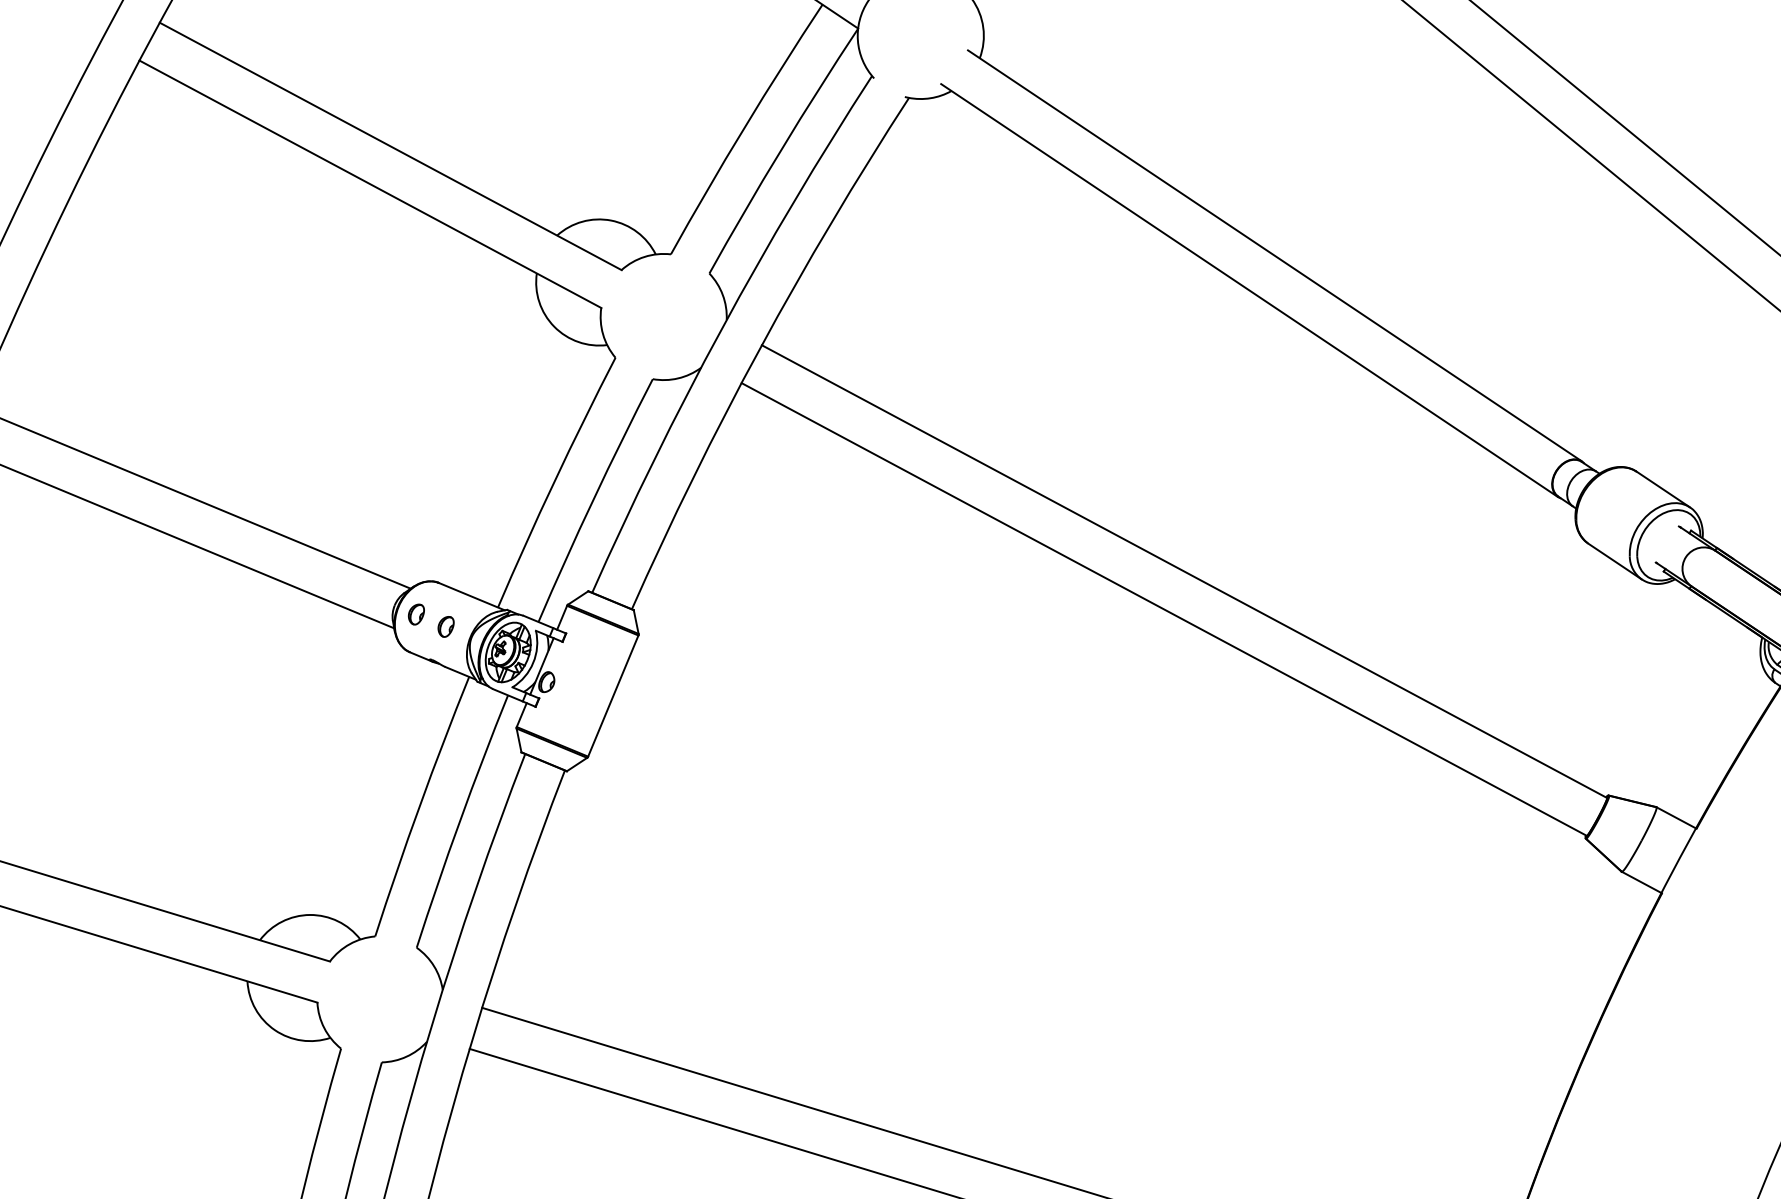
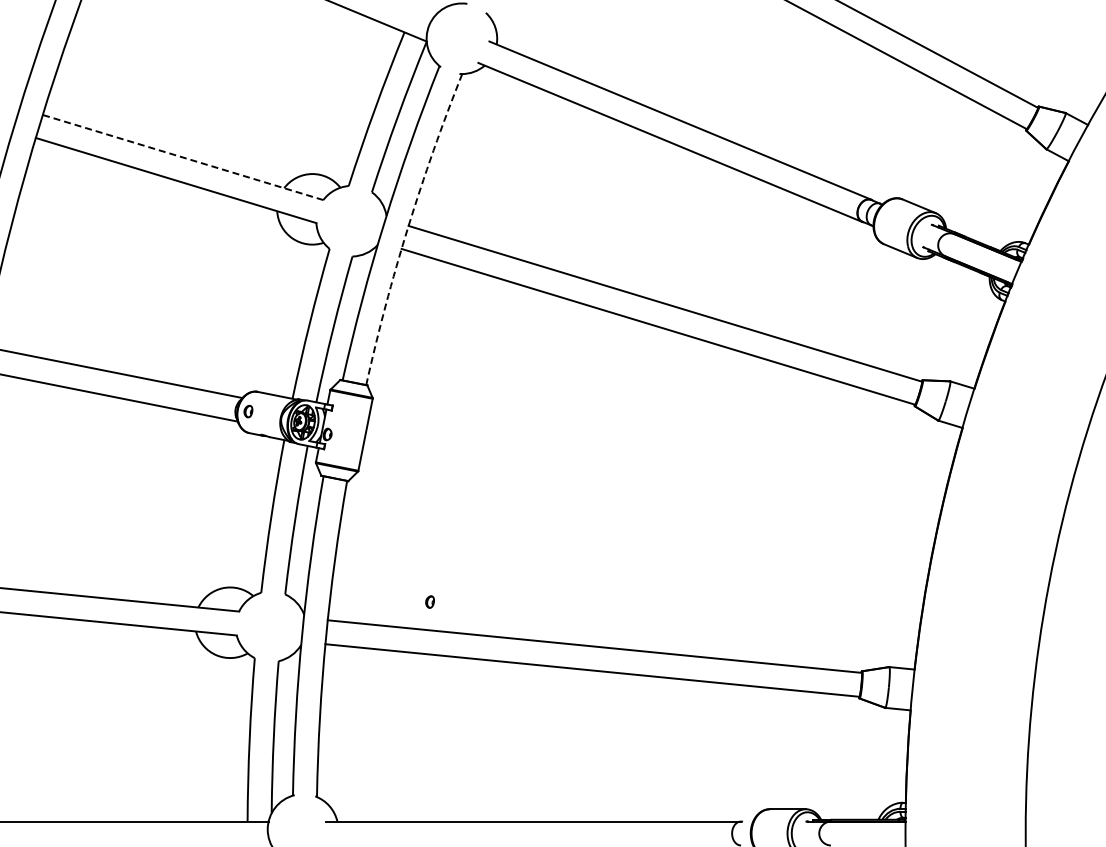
line: (391, 146) -> (183, 157), solid -> dashed
arc: (761, 347) -> (408, 227), solid -> dashed
part: (445, 625) -> (429, 601), moved

